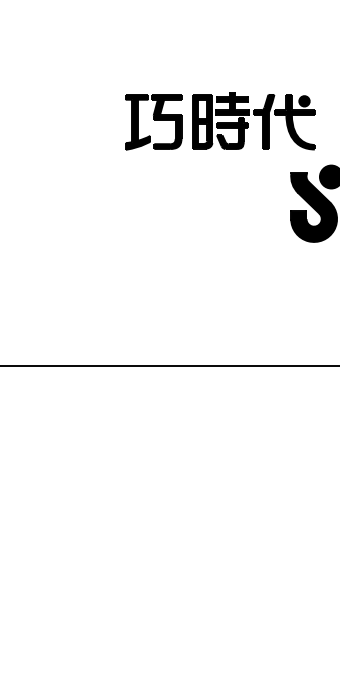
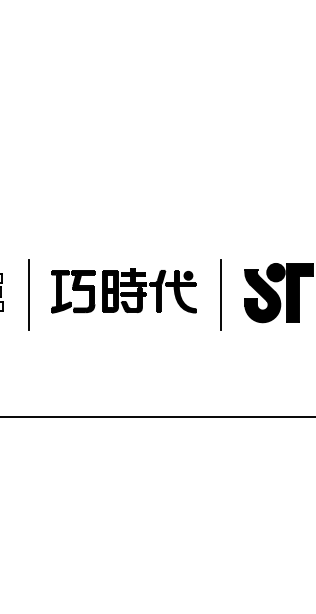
part: (219, 120) -> (123, 290), moved
line: (7, 205) -> (28, 294), added
line: (258, 205) -> (220, 294), added

